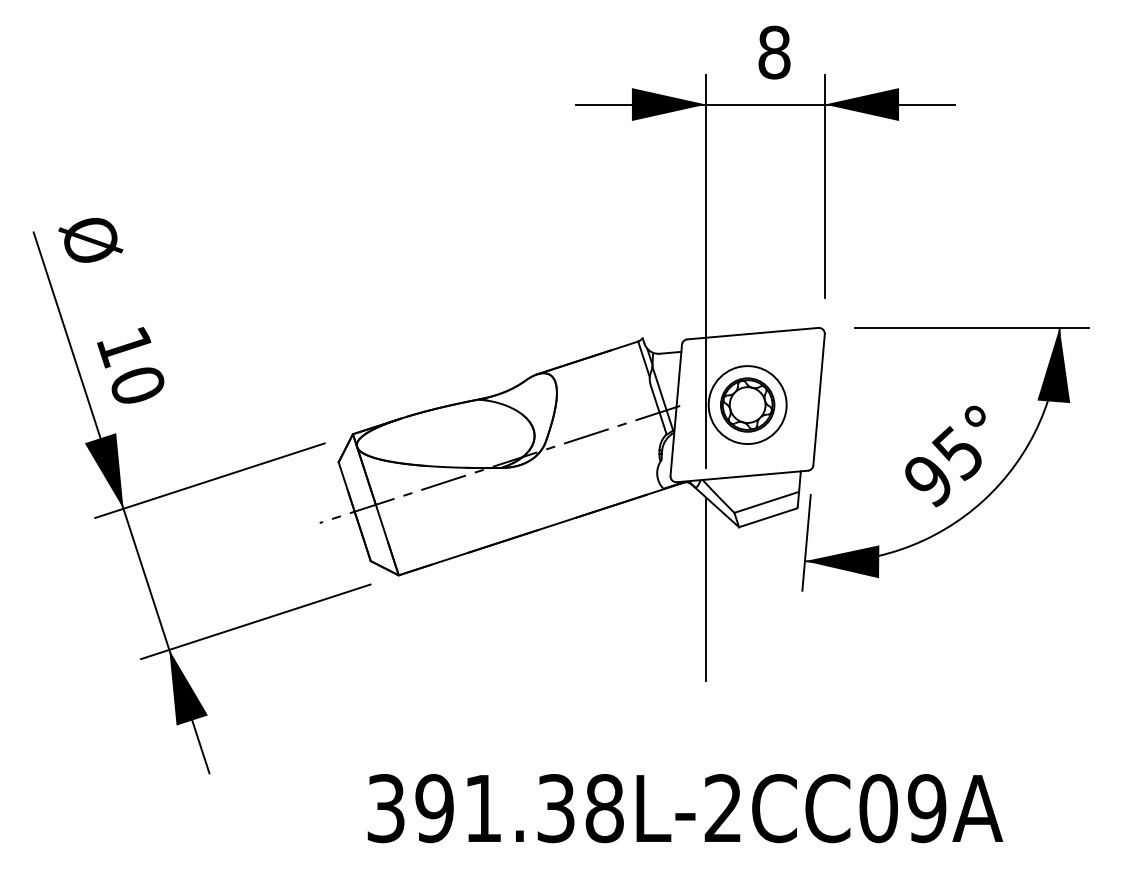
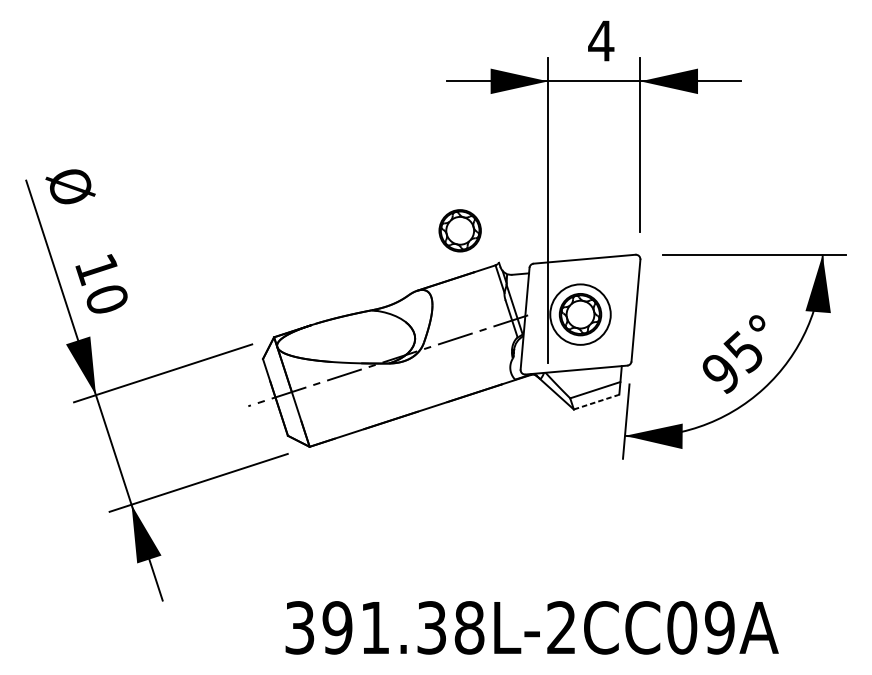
text: (774, 52) -> (601, 40), 8 -> 4
part: (592, 296) -> (460, 230), added
line: (767, 518) -> (595, 402), solid -> dashed
line: (706, 589) -> (548, 457), removed

